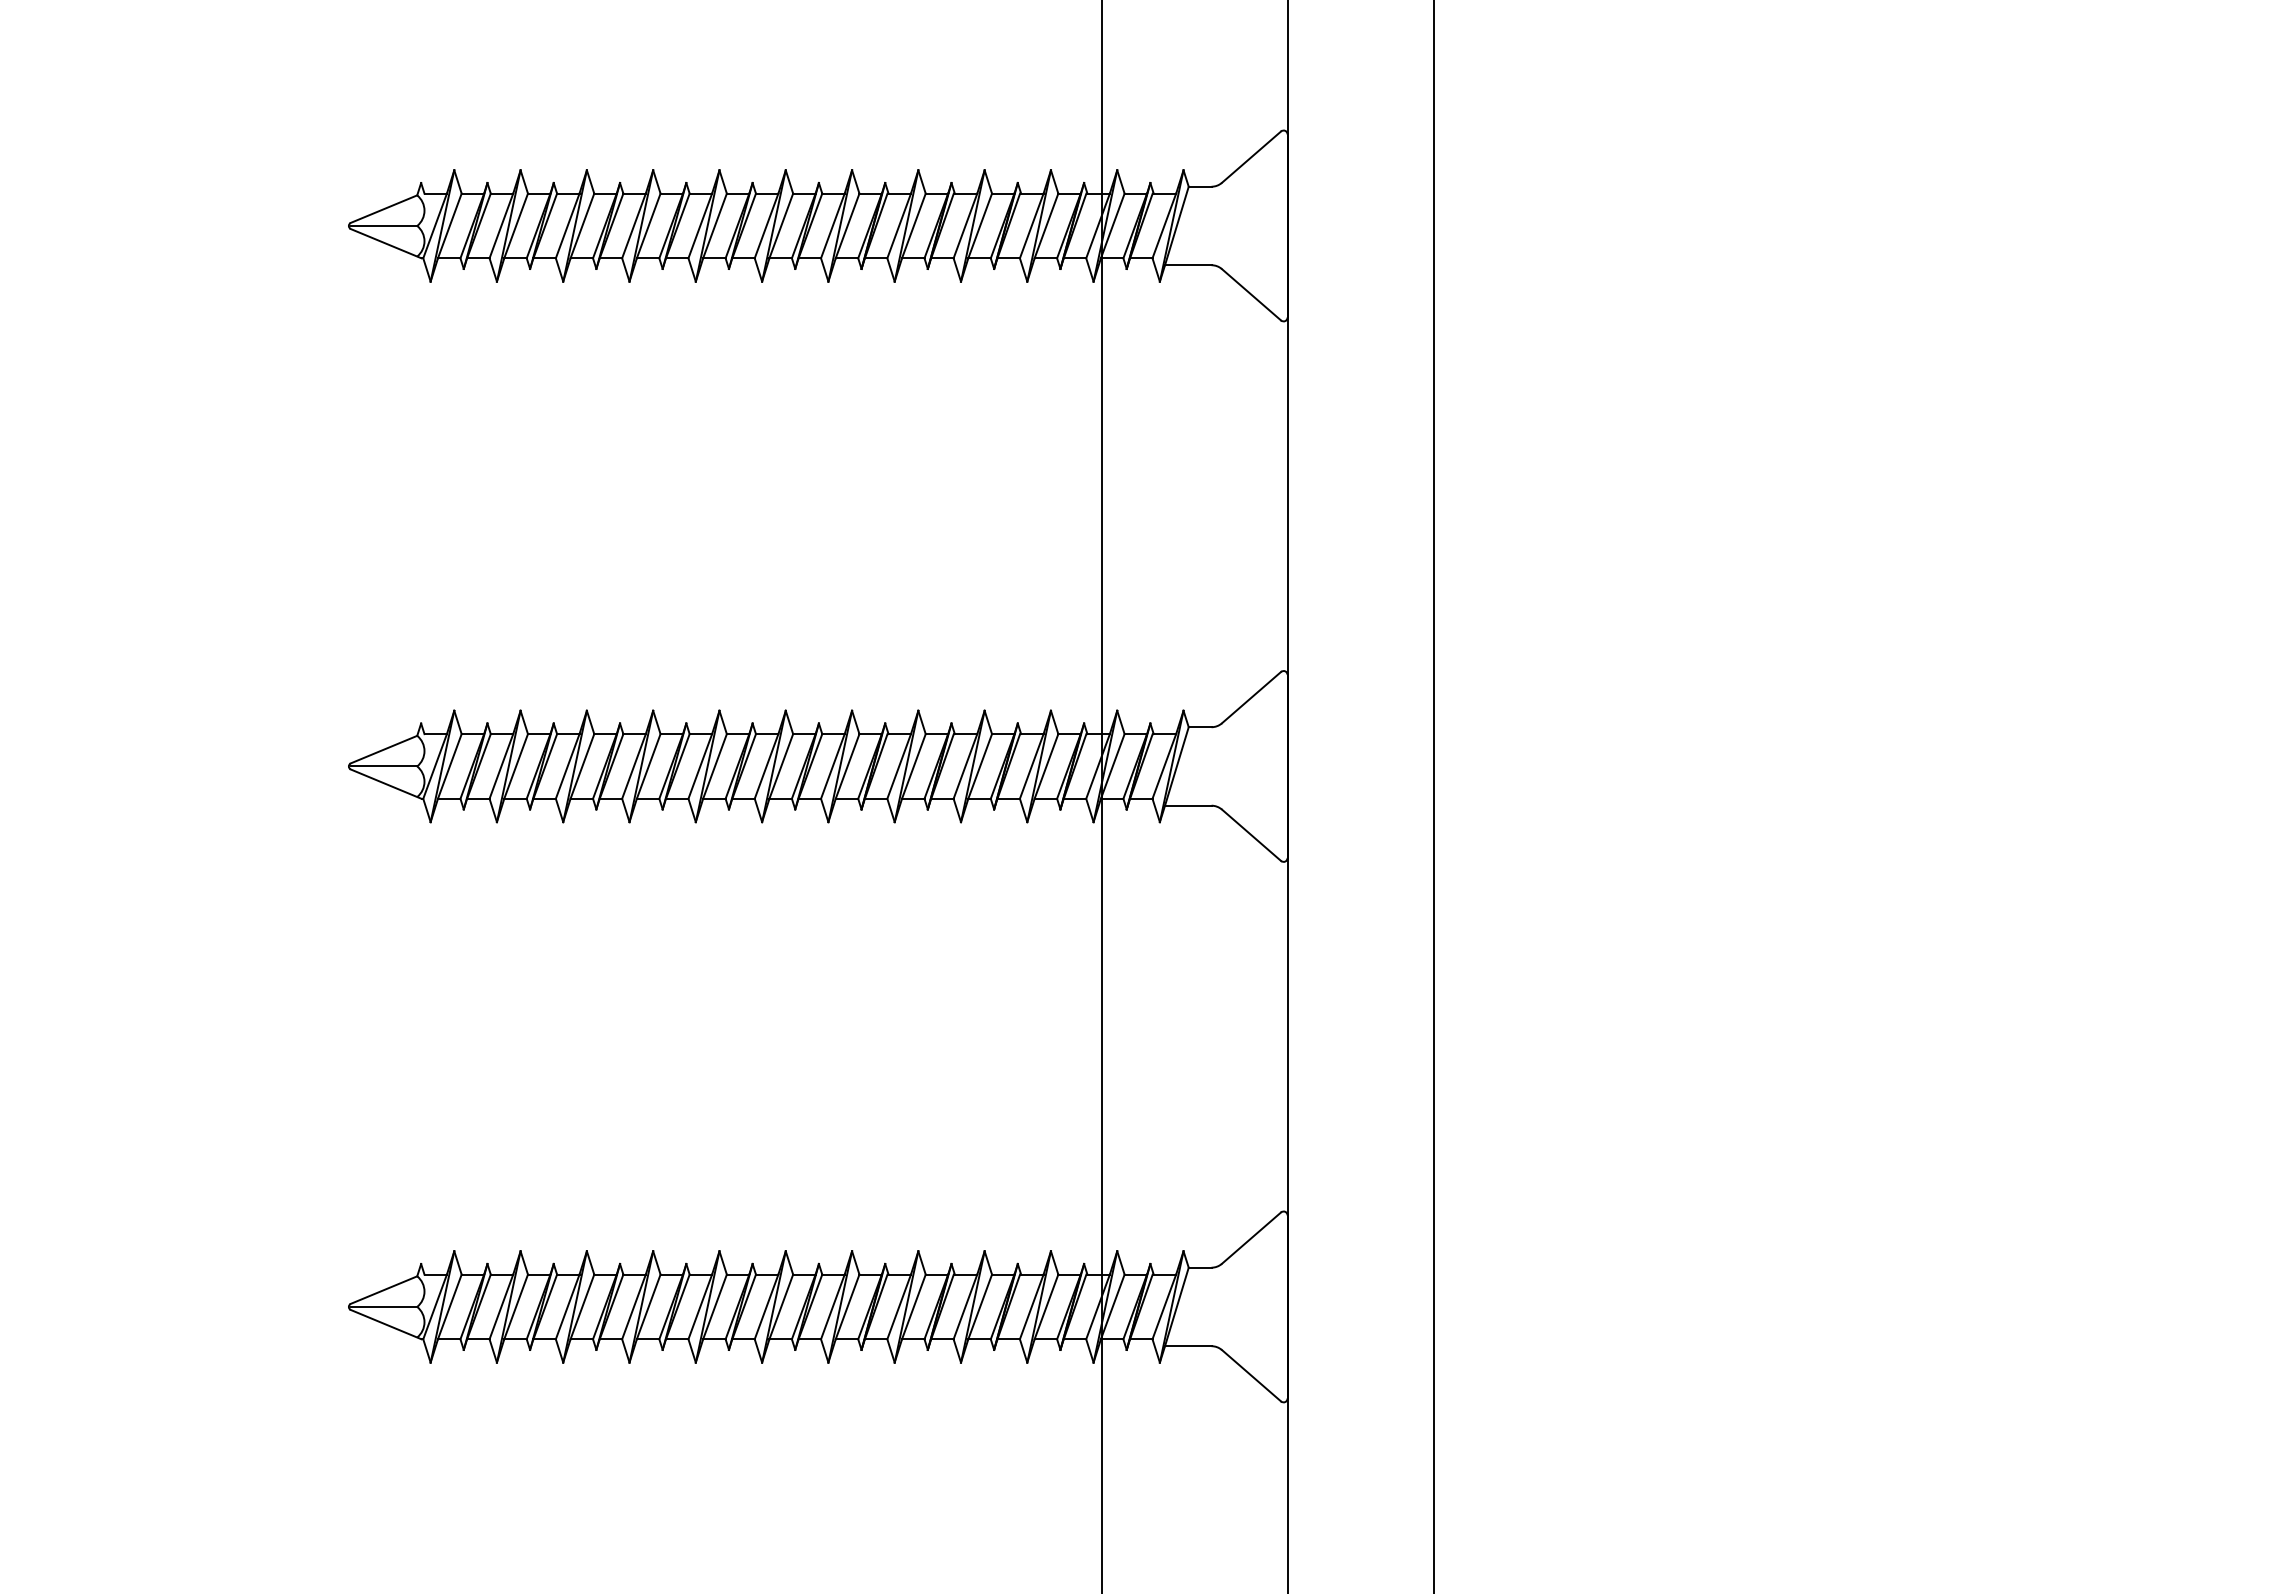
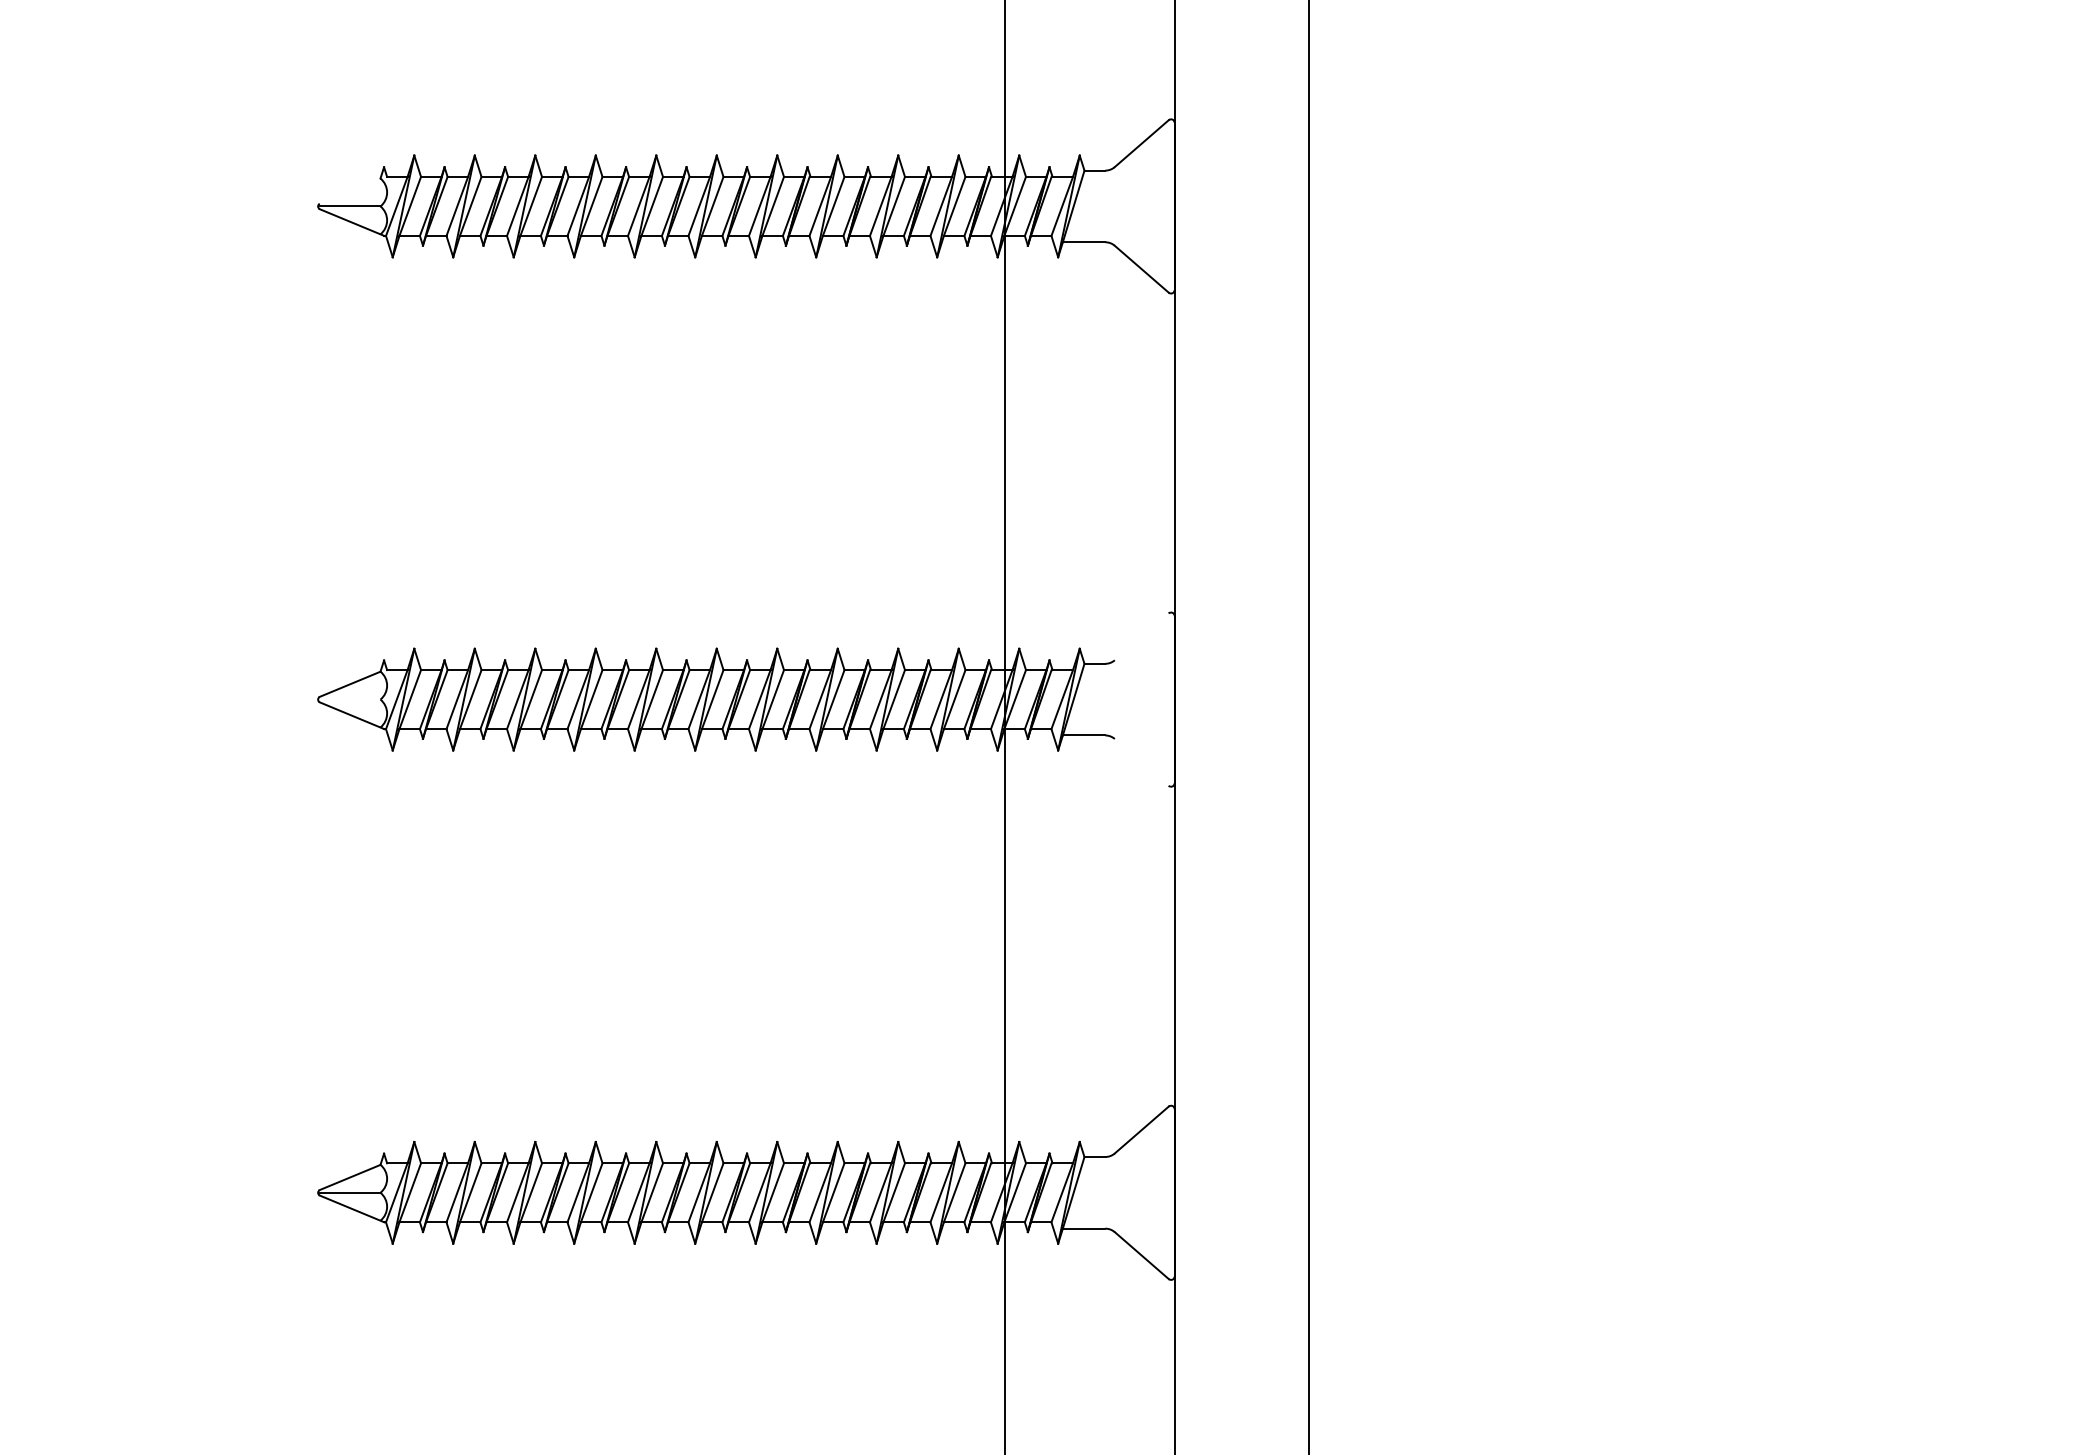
line: (383, 208) -> (349, 190), removed
line: (1250, 697) -> (1140, 636), removed
line: (383, 766) -> (349, 699), removed
line: (1250, 834) -> (1140, 761), removed

